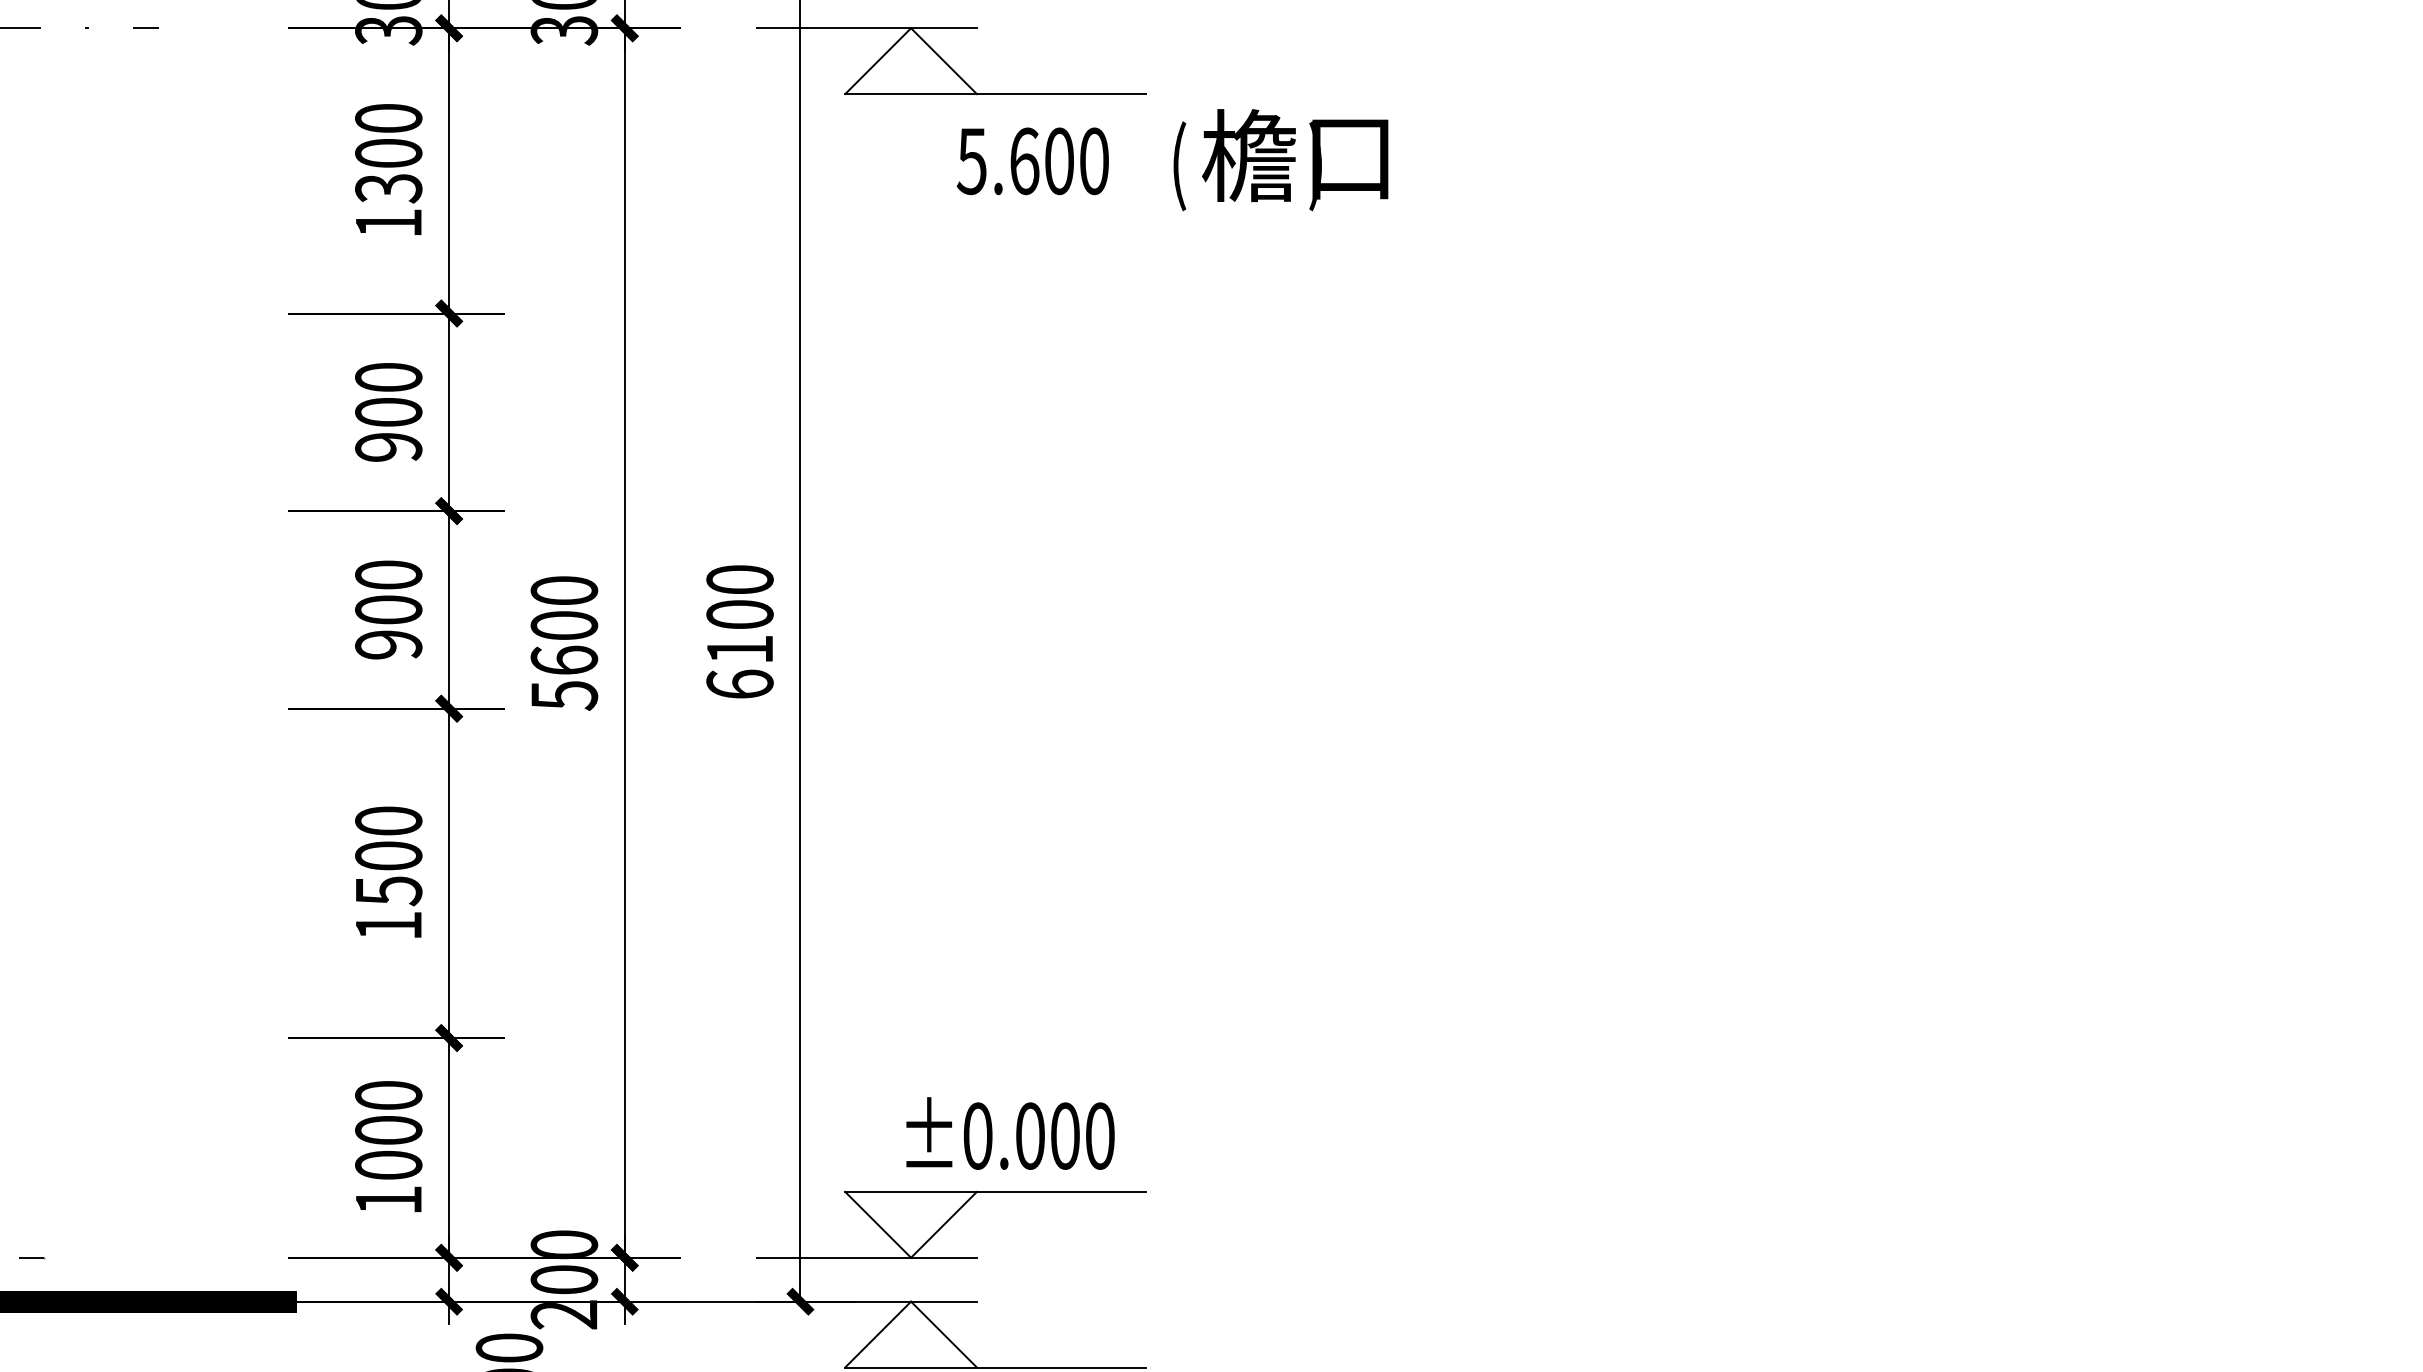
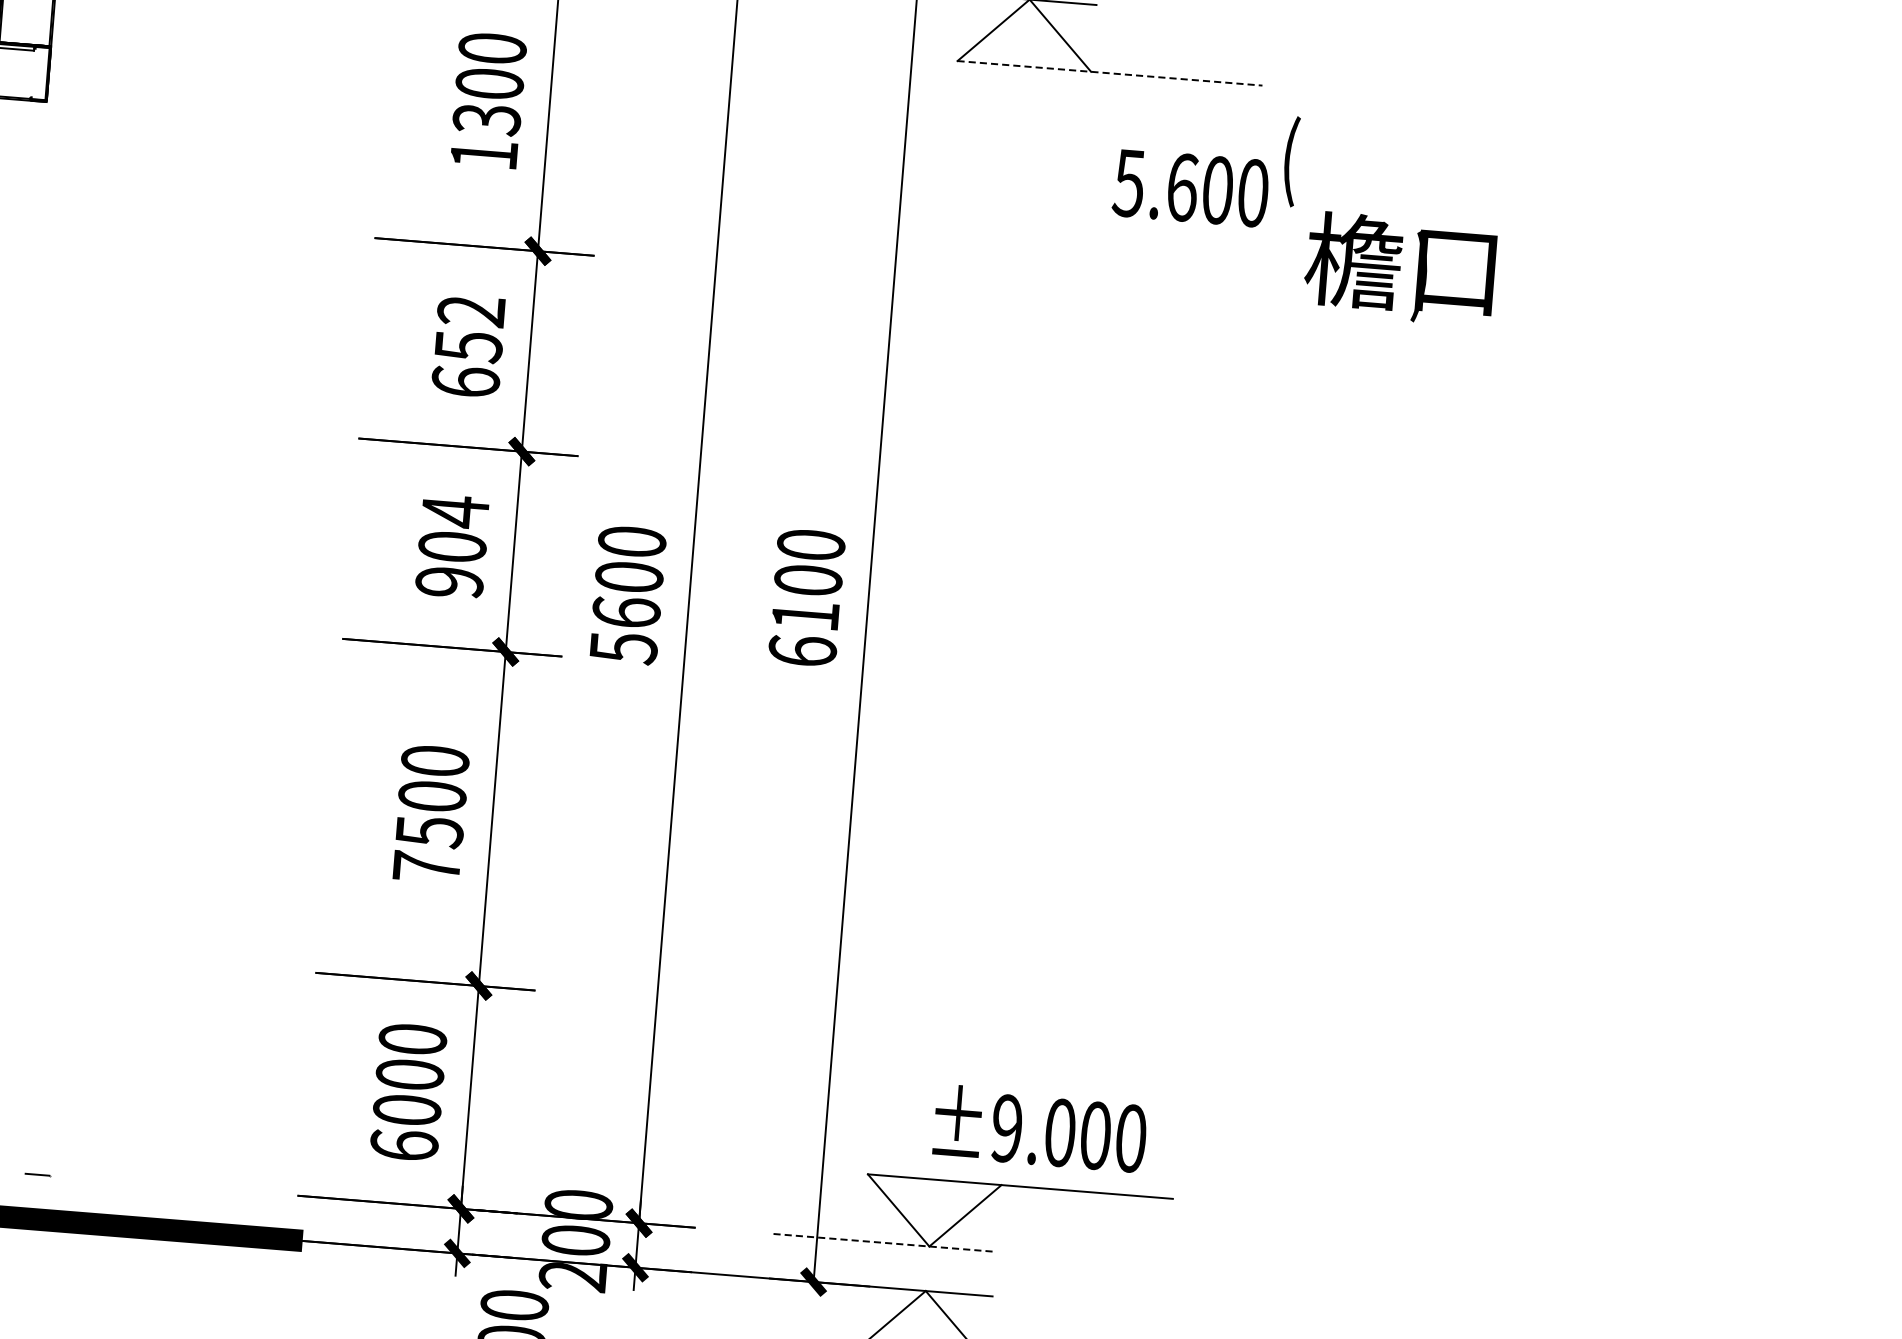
line: (996, 94) -> (1110, 73), solid -> dashed
text: (1295, 160) -> (1400, 269), moved
text: (1032, 161) -> (1190, 188), moved
text: (388, 412) -> (468, 346), 900 -> 652
text: (388, 575) -> (455, 511), 900 -> 904
text: (388, 925) -> (426, 866), 1500 -> 7500
text: (977, 1135) -> (1006, 1127), ±0.000 -> ±9.000
text: (388, 1199) -> (404, 1144), 1000 -> 6000
line: (867, 1257) -> (885, 1242), solid -> dashed

